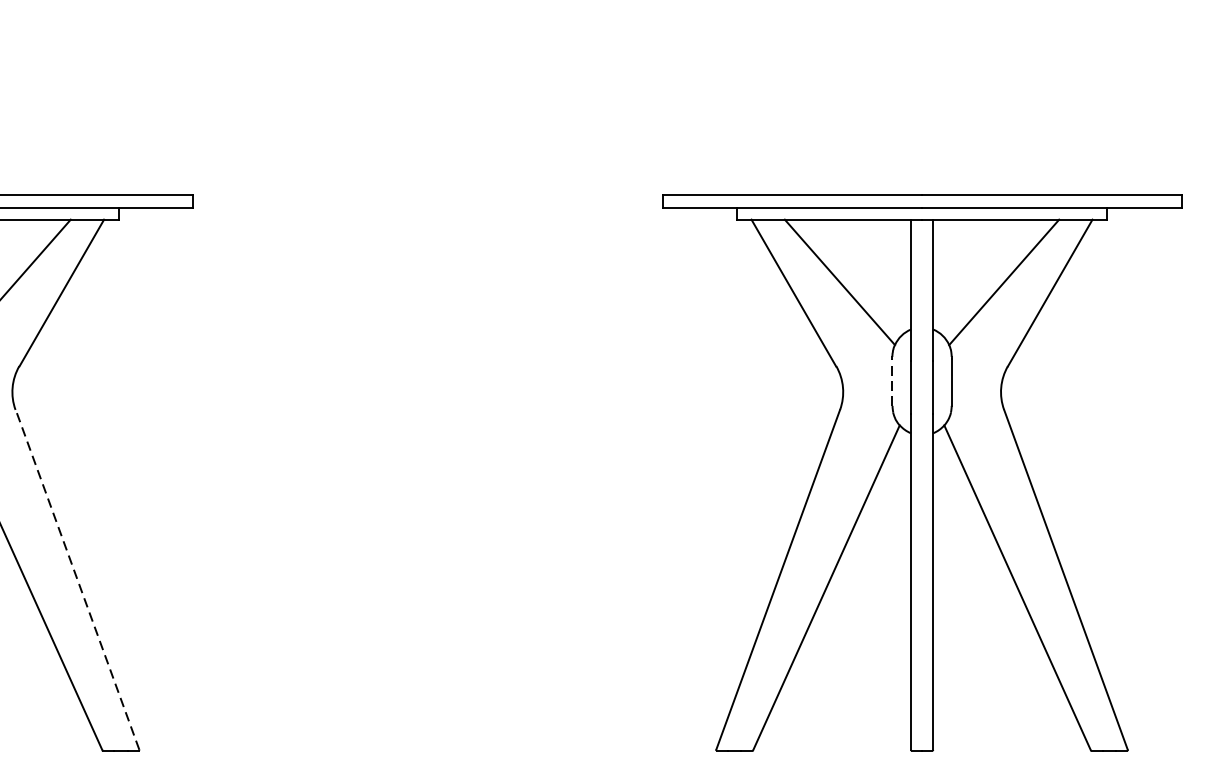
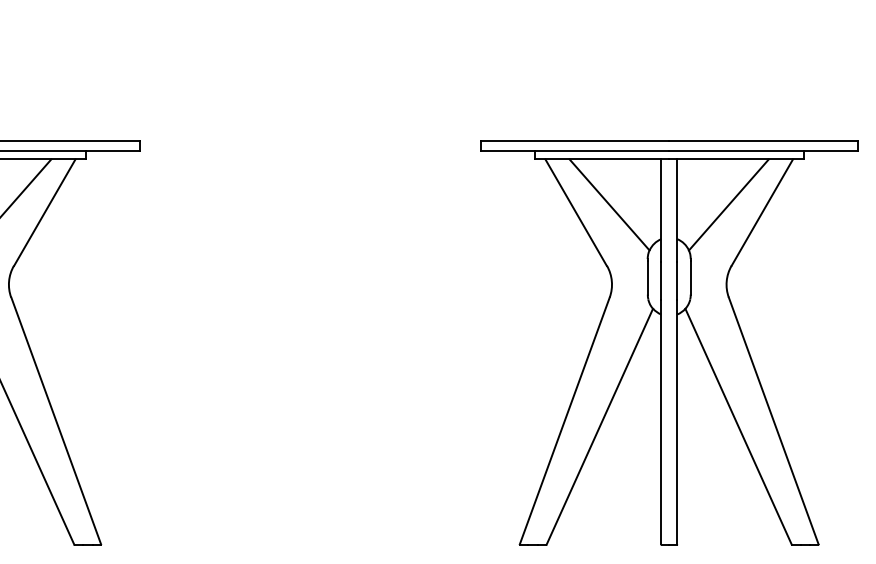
line: (892, 382) -> (647, 277), dashed -> solid
line: (77, 579) -> (56, 420), dashed -> solid

